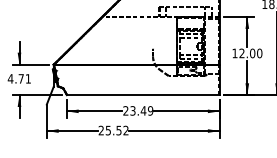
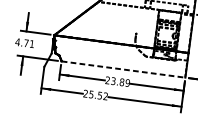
line: (143, 95) -> (123, 69), solid -> dashed
text: (143, 110) -> (122, 81), 23.49 -> 23.89

